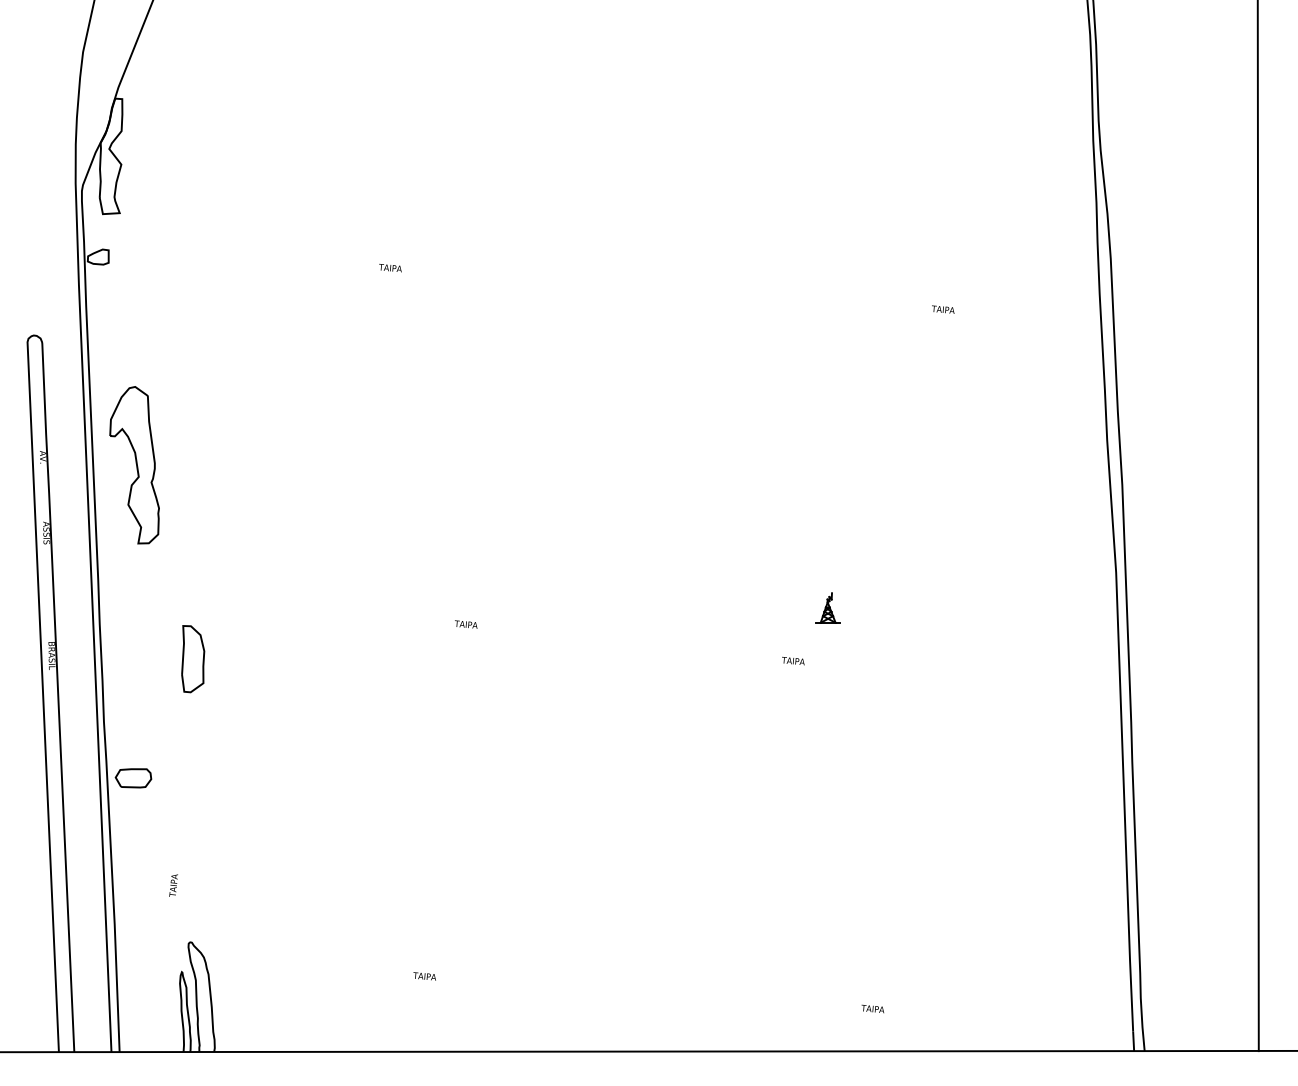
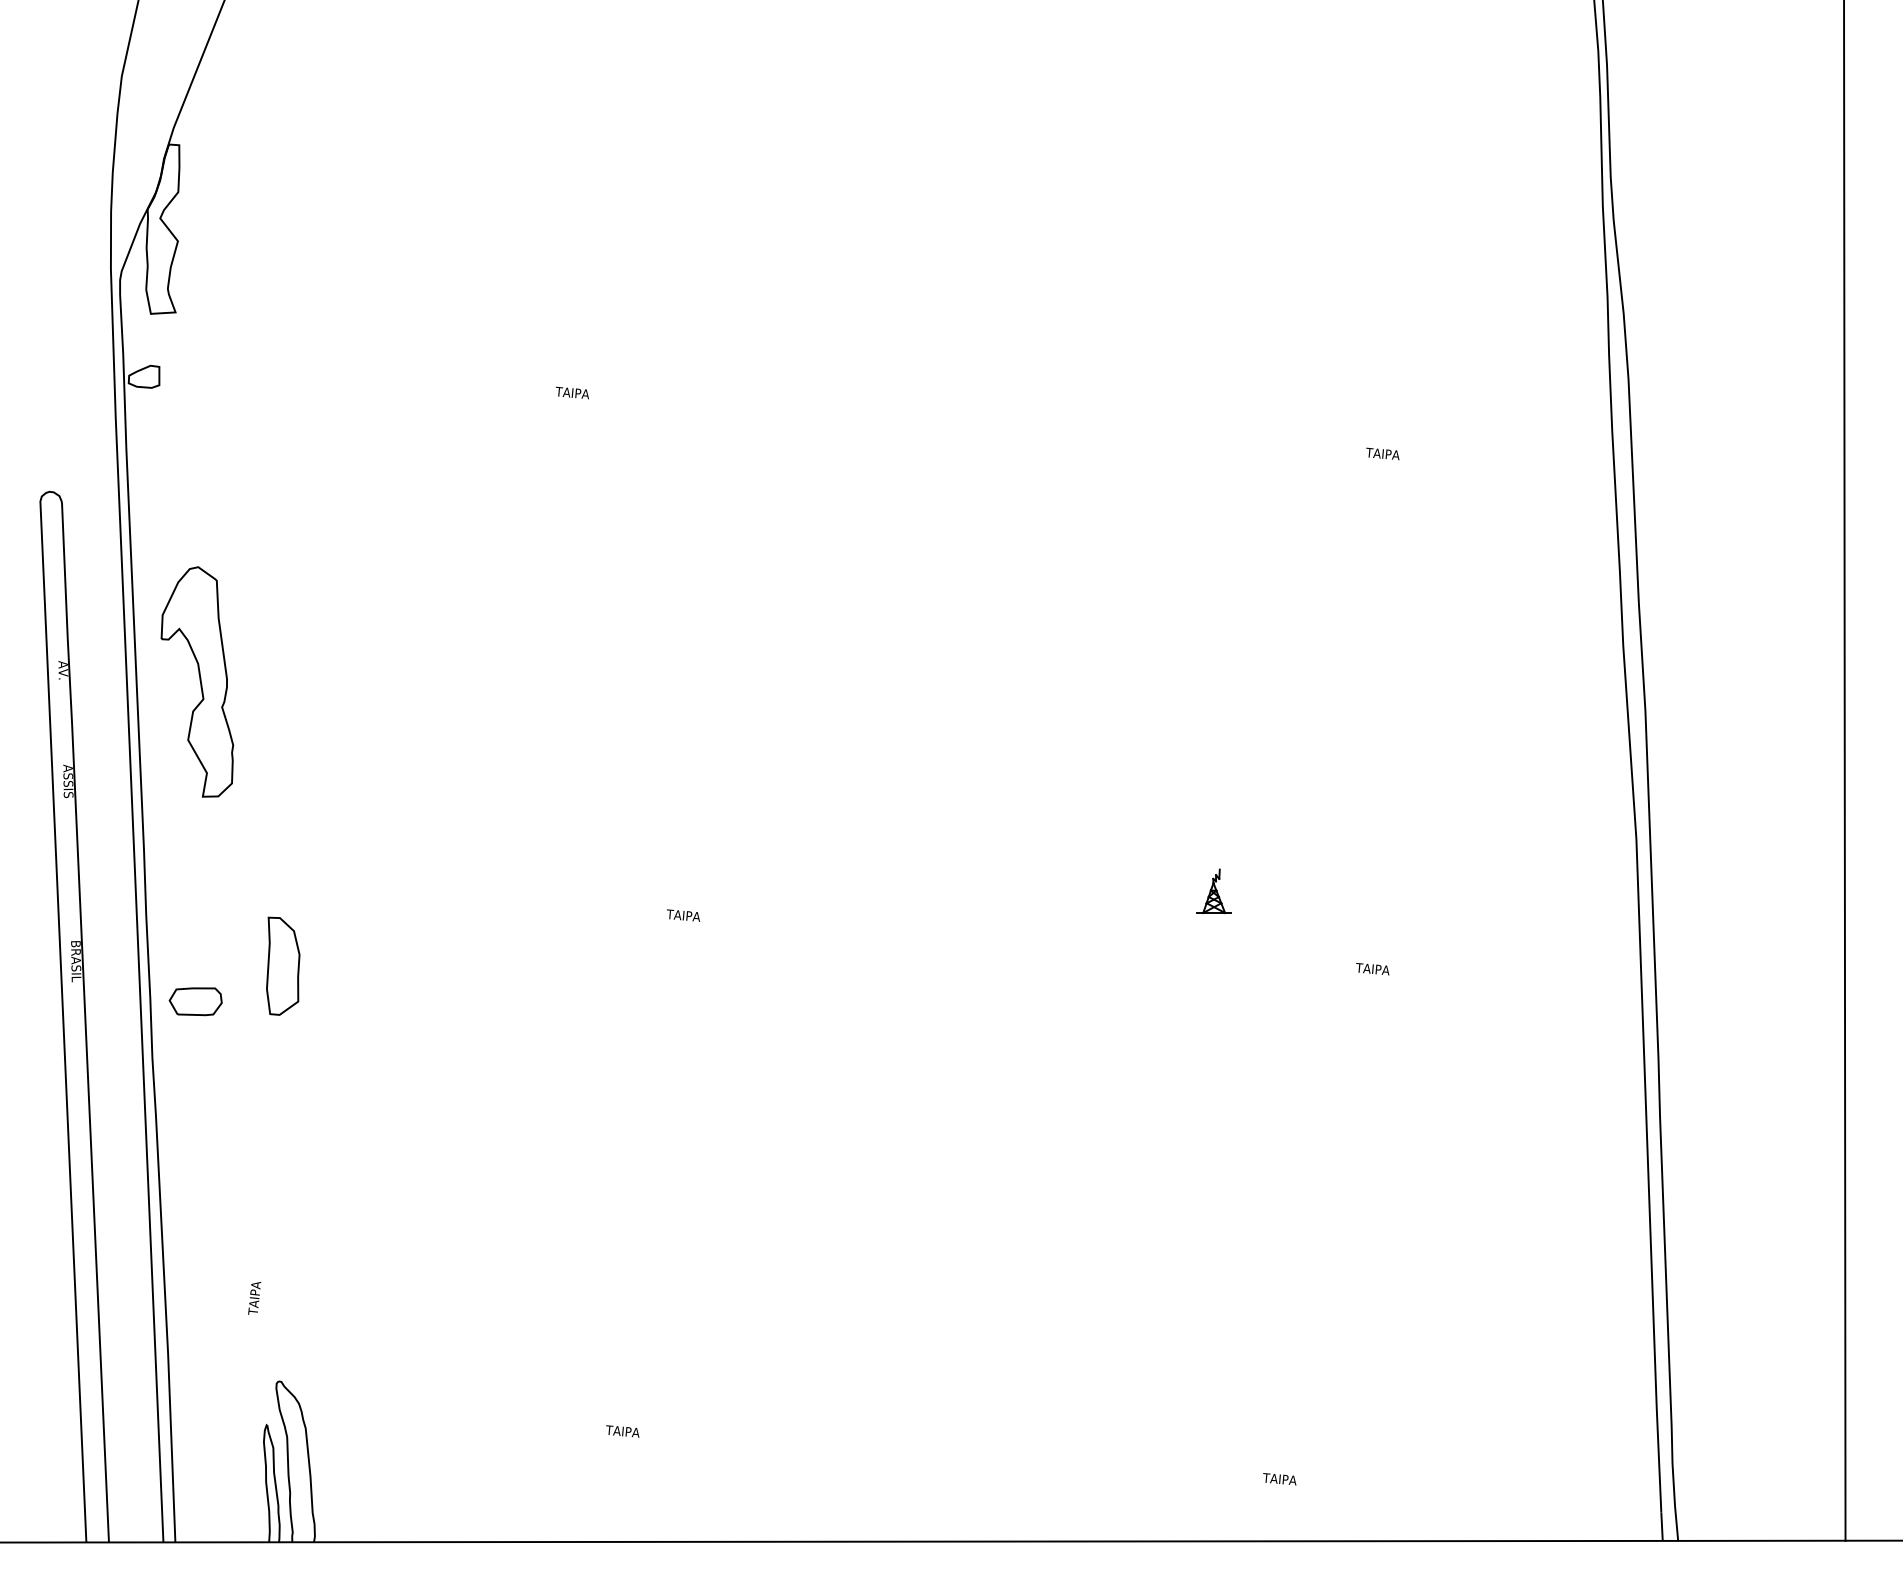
text: (793, 660) -> (1373, 968), moved
part: (133, 778) -> (195, 1001), moved

